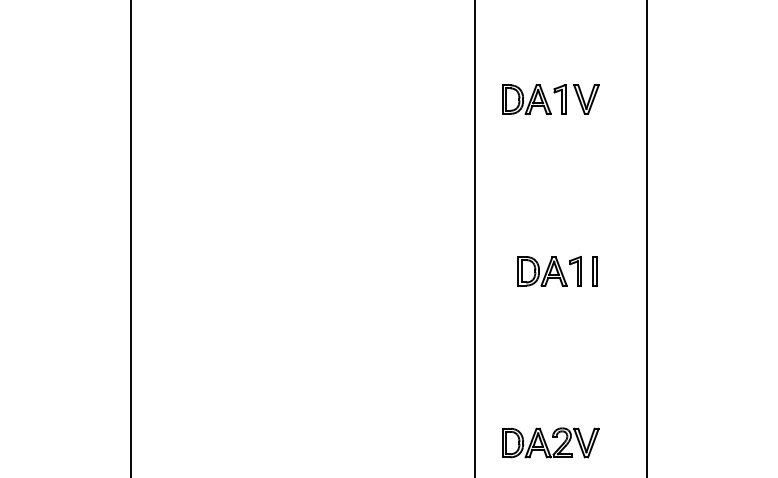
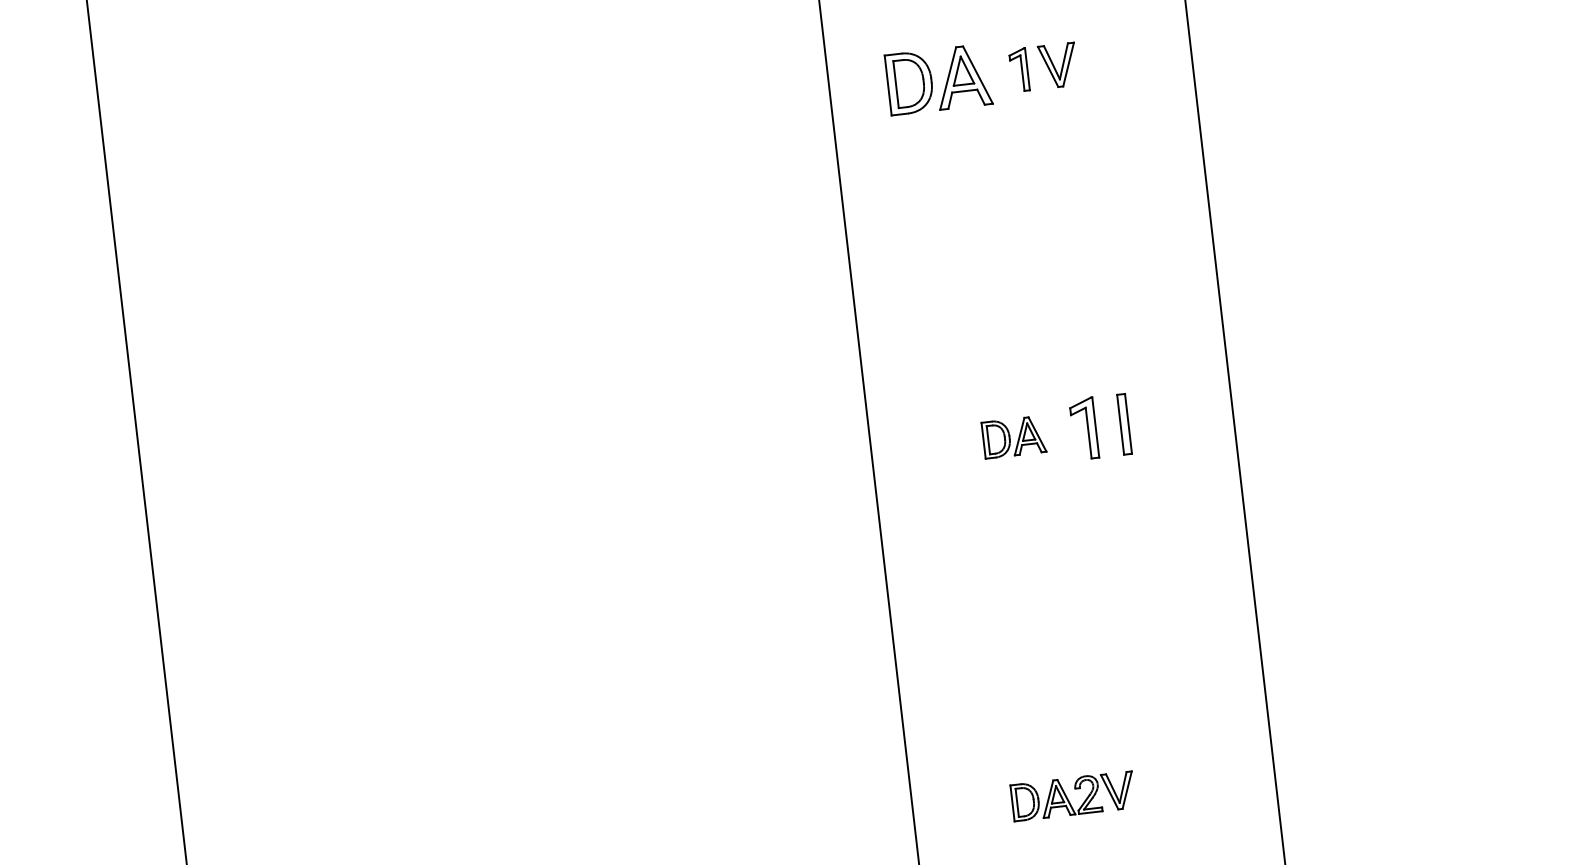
part: (576, 99) -> (1043, 67), size x0.7
part: (542, 271) -> (1013, 437), size x0.6
part: (550, 442) -> (1072, 795), size x0.6

